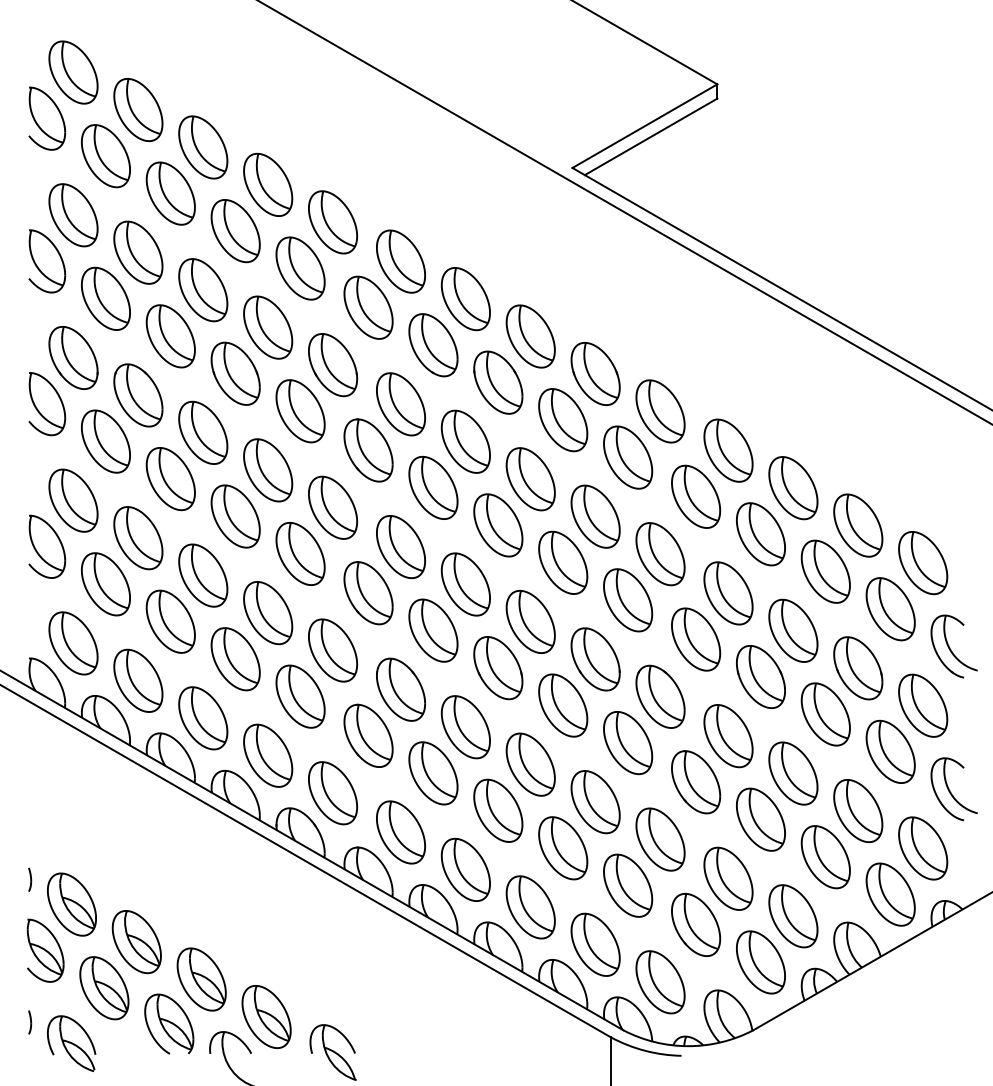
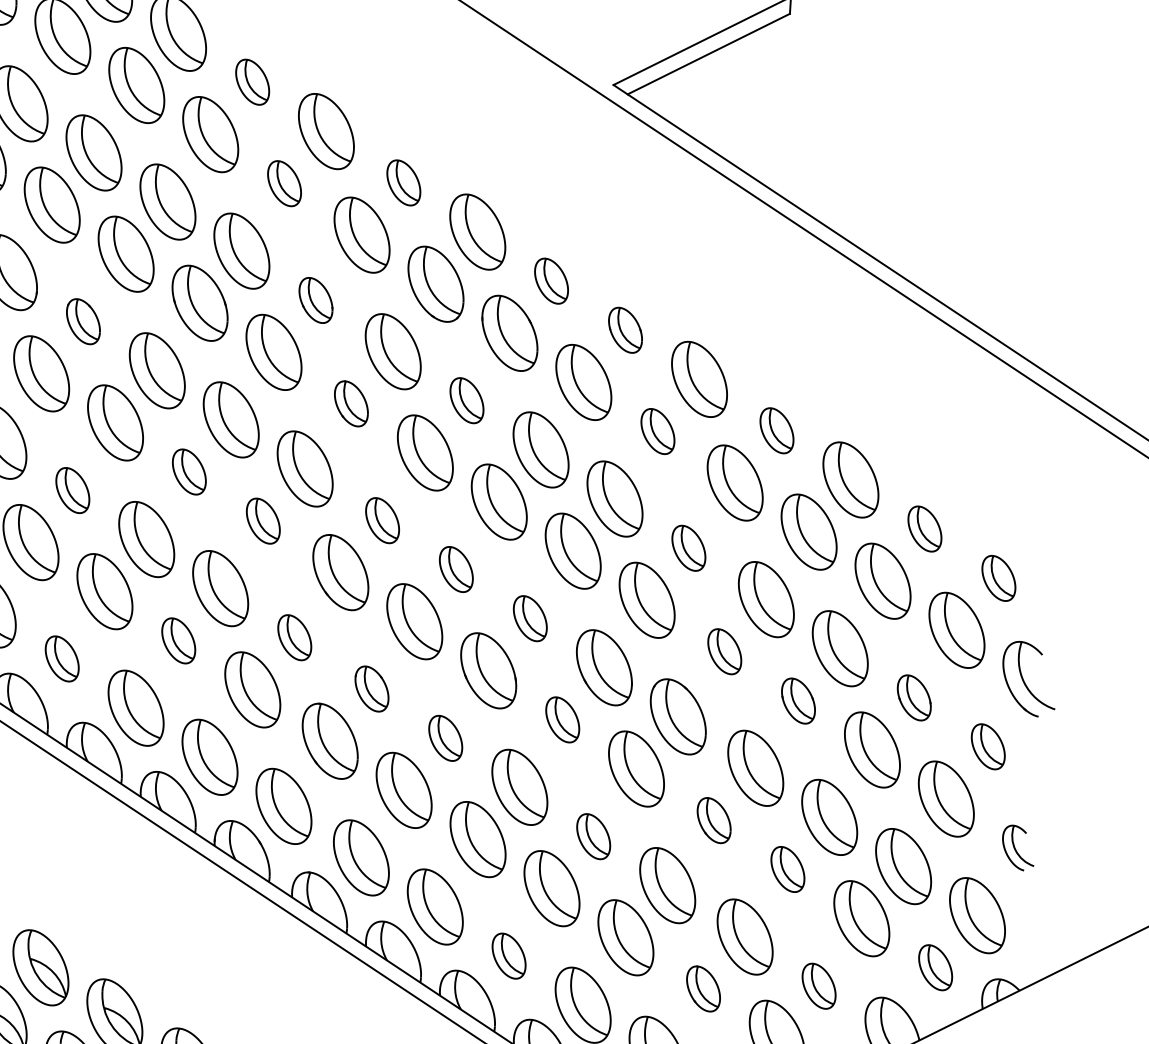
part: (268, 184) -> (252, 81), size x0.6
part: (400, 261) -> (403, 182), size x0.6
part: (300, 268) -> (284, 183), size x0.6
part: (530, 336) -> (551, 281), size x0.6
part: (333, 365) -> (316, 300), size x0.6
part: (595, 373) -> (625, 329), size x0.6
part: (138, 395) -> (83, 321), size x0.6
part: (465, 441) -> (466, 400), size x0.6
part: (368, 450) -> (351, 403), size x0.6
part: (728, 450) -> (776, 430), size x0.6
part: (628, 457) -> (658, 431), size x0.6
part: (235, 516) -> (189, 472), size x0.6
part: (858, 525) -> (925, 528), size x0.6
part: (138, 538) -> (72, 490), size x0.6
part: (400, 547) -> (381, 520), size x0.6
part: (300, 553) -> (263, 520), size x0.6
part: (660, 554) -> (688, 548), size x0.6
part: (923, 563) -> (999, 578), size x0.6
part: (465, 584) -> (456, 569), size x0.6
part: (530, 621) -> (530, 618), size x0.6
part: (696, 639) -> (725, 651), size x0.6
part: (333, 650) -> (295, 637), size x0.6
part: (235, 659) -> (178, 641), size x0.6
part: (858, 668) -> (914, 698), size x0.6
part: (760, 677) -> (797, 701), size x0.6
part: (138, 680) -> (62, 658), size x0.6
part: (400, 689) -> (371, 688), size x0.6
part: (563, 705) -> (562, 719), size x0.6
part: (923, 705) -> (988, 746), size x0.6
part: (465, 727) -> (445, 738), size x0.6
part: (696, 782) -> (714, 820), size x0.6
part: (953, 789) -> (1017, 848), size x0.6
part: (595, 802) -> (593, 836), size x0.6
part: (760, 819) -> (787, 869), size x0.6
part: (890, 894) -> (935, 967), size x0.6
part: (530, 907) -> (508, 956), size x0.6
part: (793, 916) -> (819, 986), size x0.6
part: (696, 924) -> (703, 988), size x0.6

